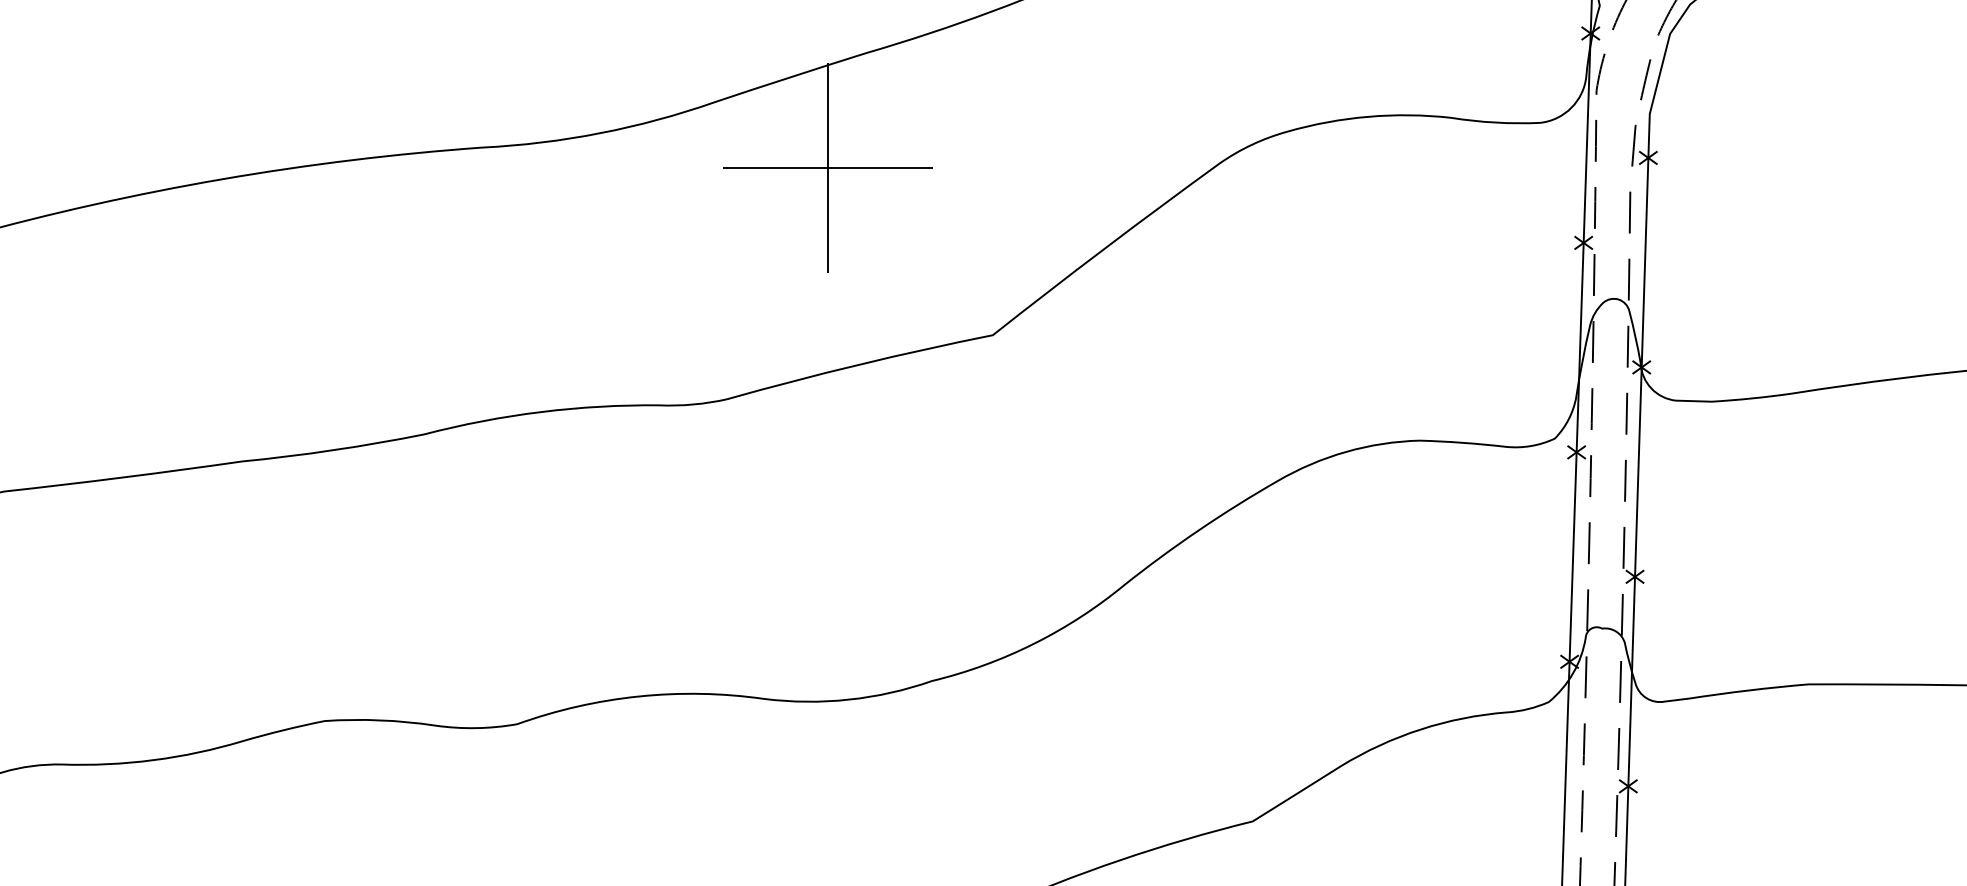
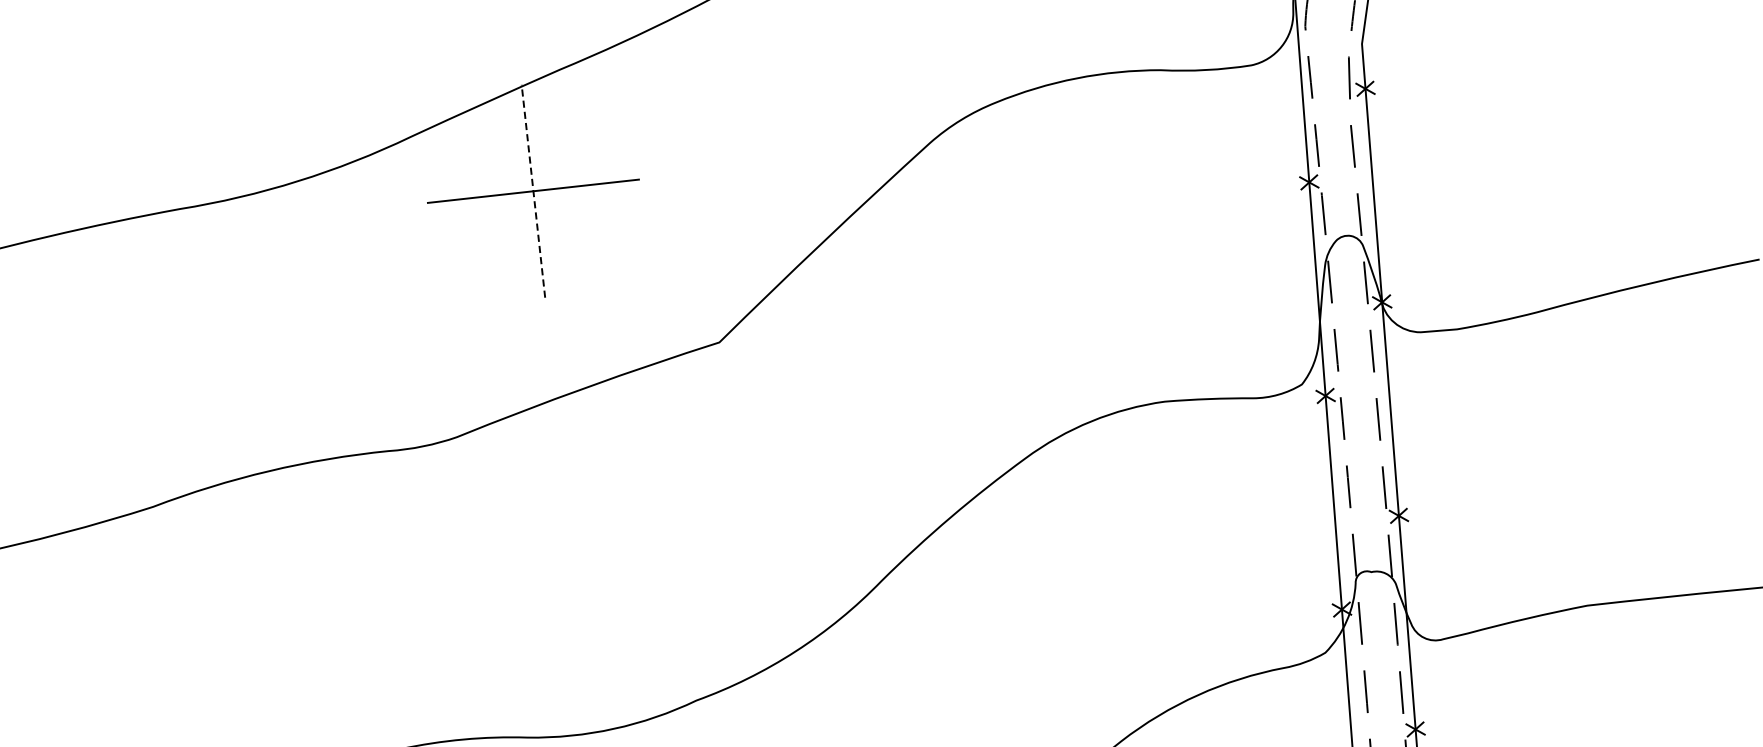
line: (828, 168) -> (533, 191), solid -> dashed

